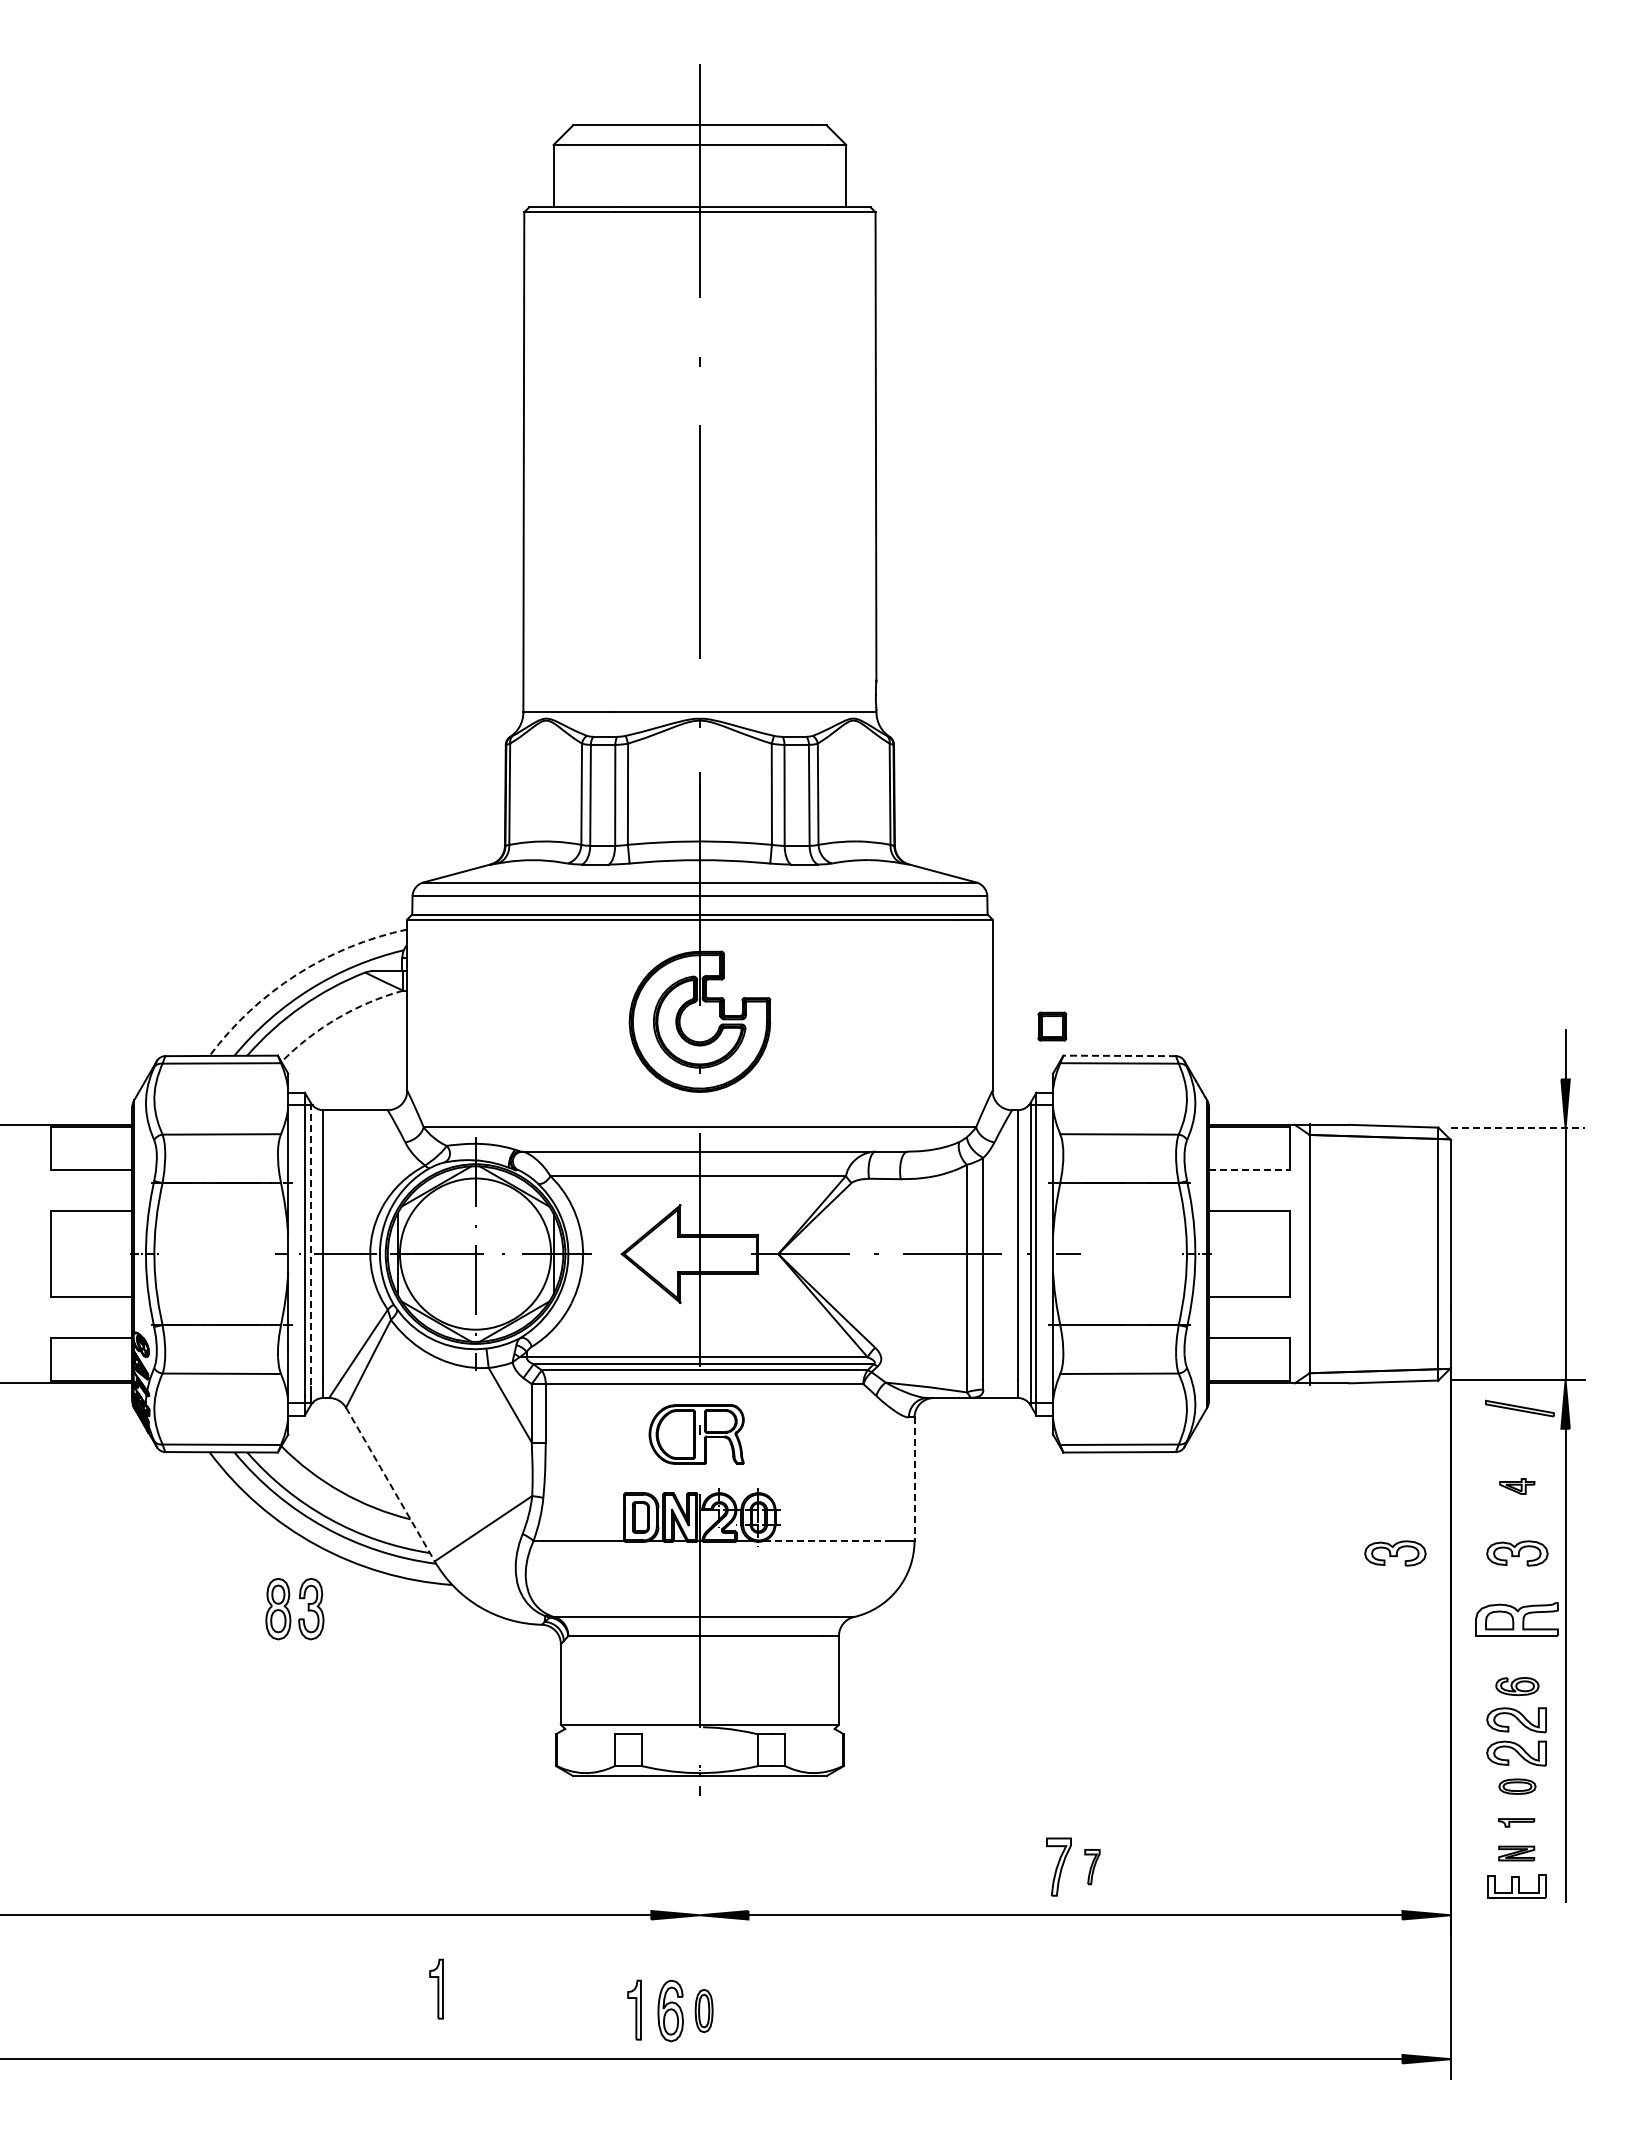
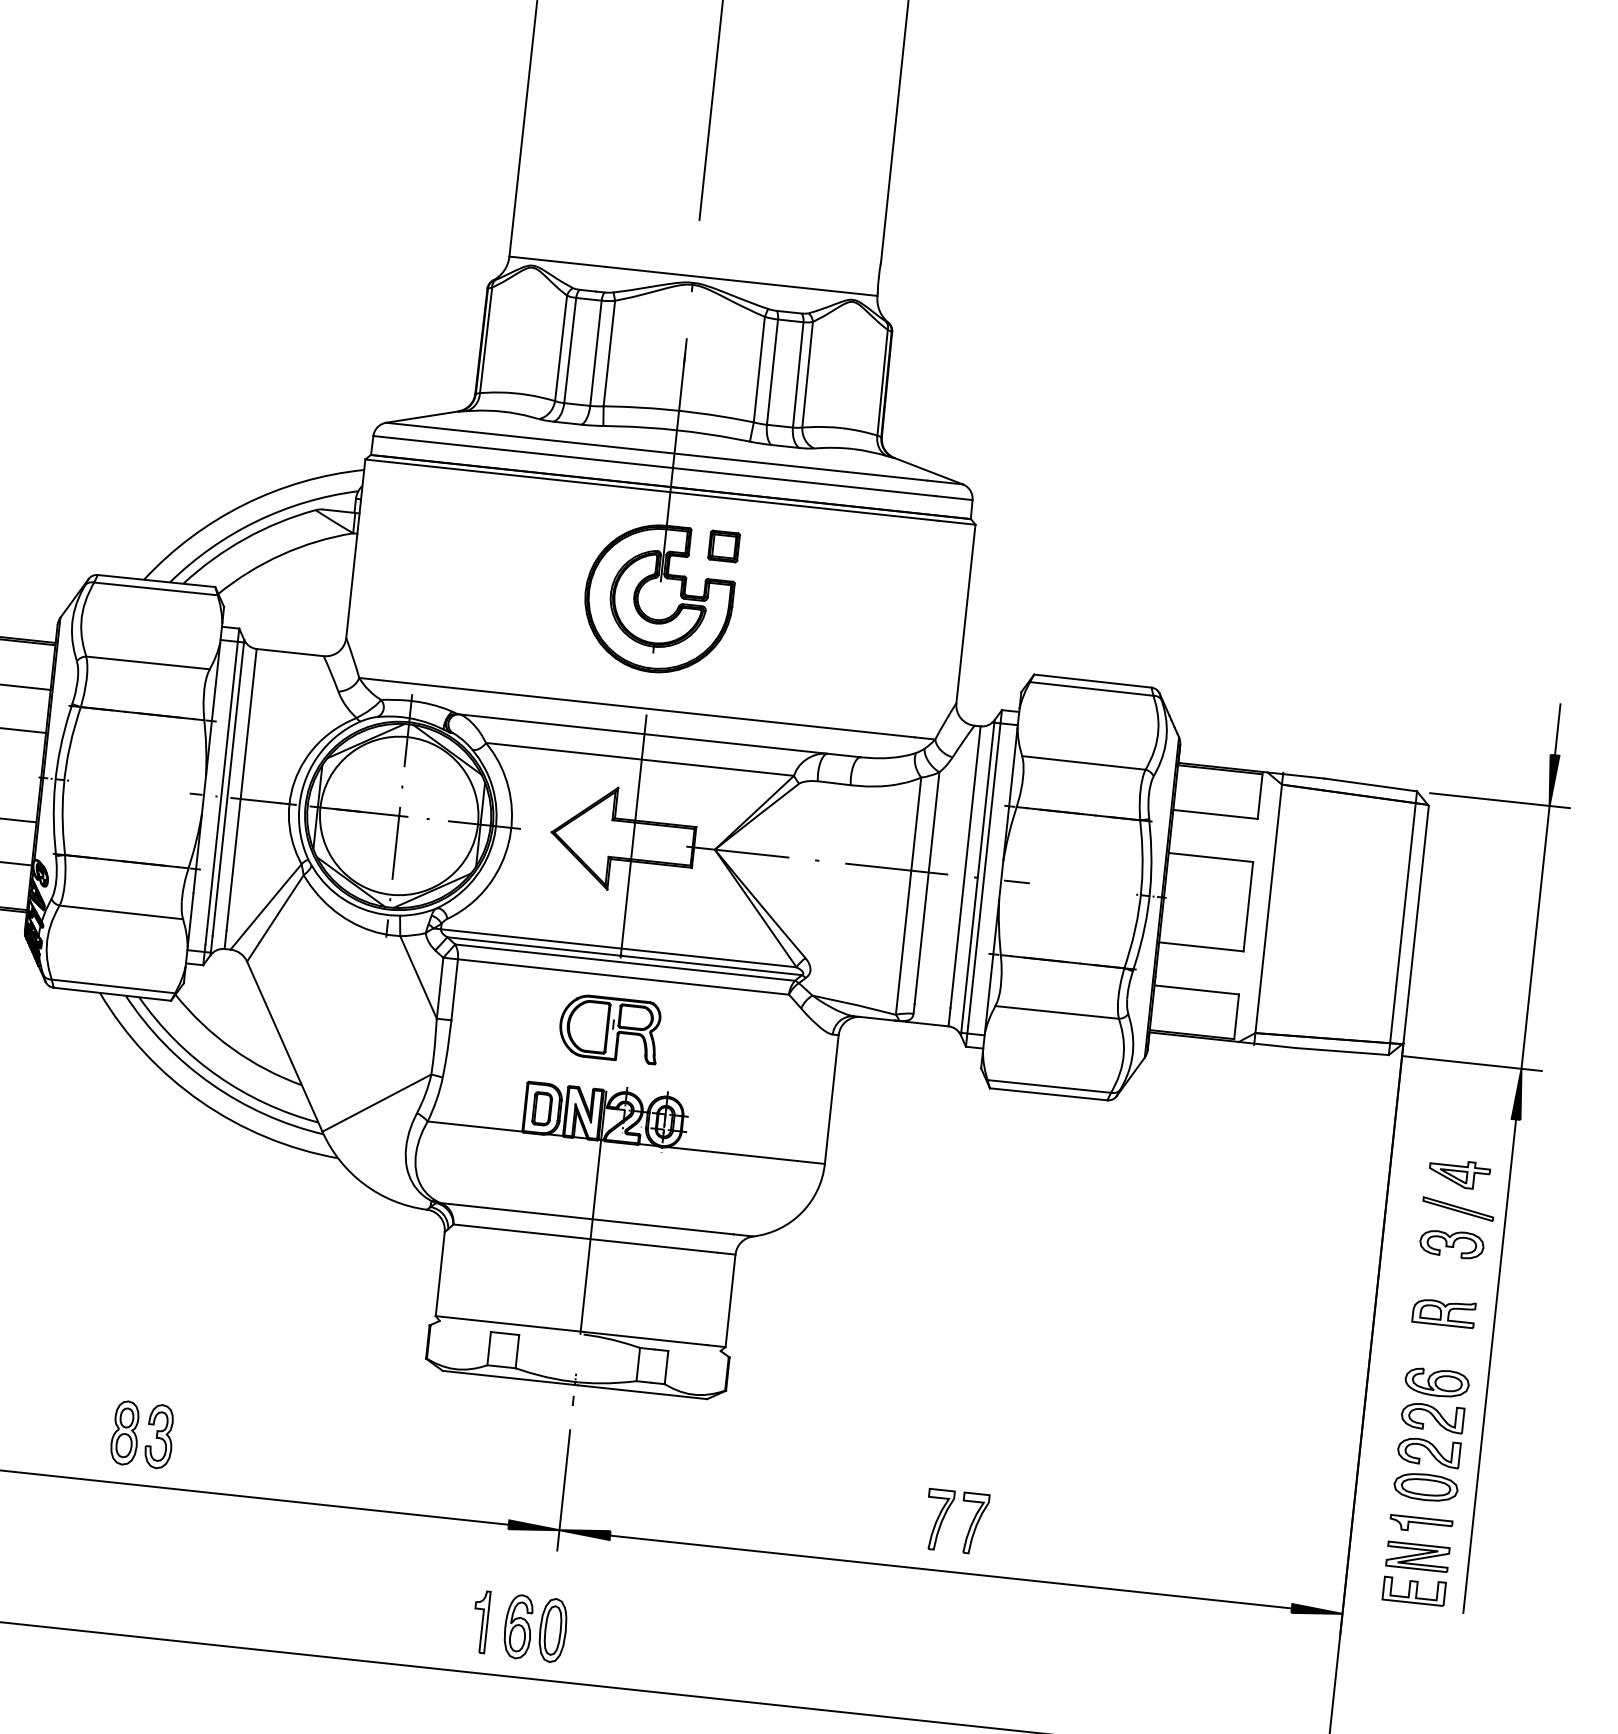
arc: (296, 974) -> (243, 504), dashed -> solid
arc: (337, 1018) -> (281, 554), dashed -> solid
part: (1052, 1026) -> (724, 546), moved
line: (1119, 1055) -> (1092, 680), dashed -> solid
line: (1518, 1128) -> (1500, 801), dashed -> solid
line: (1250, 1169) -> (1216, 814), dashed -> solid
line: (310, 1244) -> (228, 787), dashed -> solid
part: (1519, 1408) -> (1457, 1208), moved
line: (914, 1479) -> (831, 1099), dashed -> solid
line: (390, 1484) -> (284, 1046), dashed -> solid
part: (1516, 1486) -> (1458, 1174), size x1.67
line: (826, 1541) -> (733, 1154), dashed -> solid
part: (1395, 1553) -> (1324, 1230), removed
part: (294, 1608) -> (142, 1434), moved
part: (1516, 1618) -> (1443, 1311), size x0.71
part: (1517, 1686) -> (1437, 1382), size x1.43
part: (1517, 1786) -> (1426, 1487), size x1.67
part: (1516, 1822) -> (1421, 1524), size x1.67
part: (1516, 1853) -> (1417, 1556), size x1.67
part: (1092, 1866) -> (974, 1523), size x1.67
line: (699, 1876) -> (563, 1489), added
part: (436, 1988) -> (276, 1577), removed
part: (704, 2010) -> (553, 1629), size x1.43

